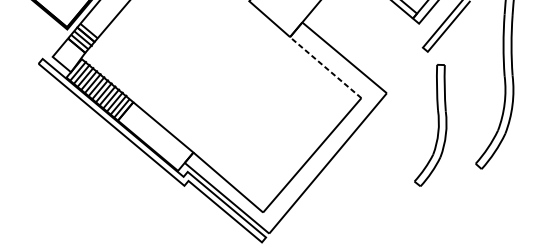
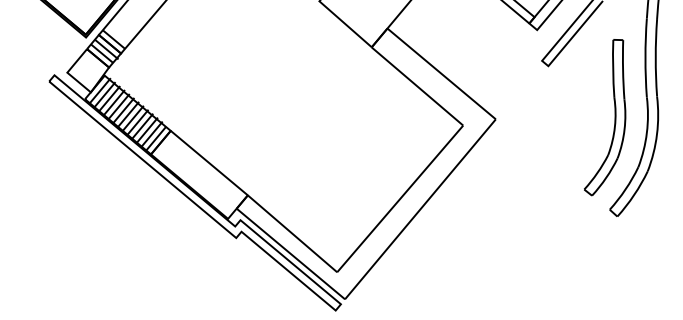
line: (325, 67) -> (417, 86), dashed -> solid
part: (438, 125) -> (614, 117), moved

